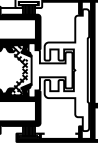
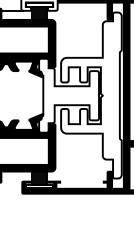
hatch: (19, 70) -> (26, 95), removed

